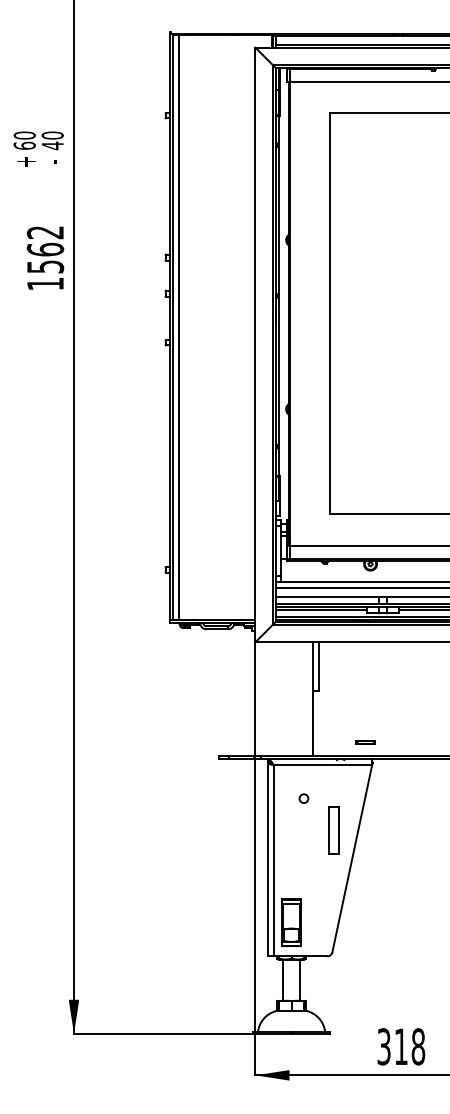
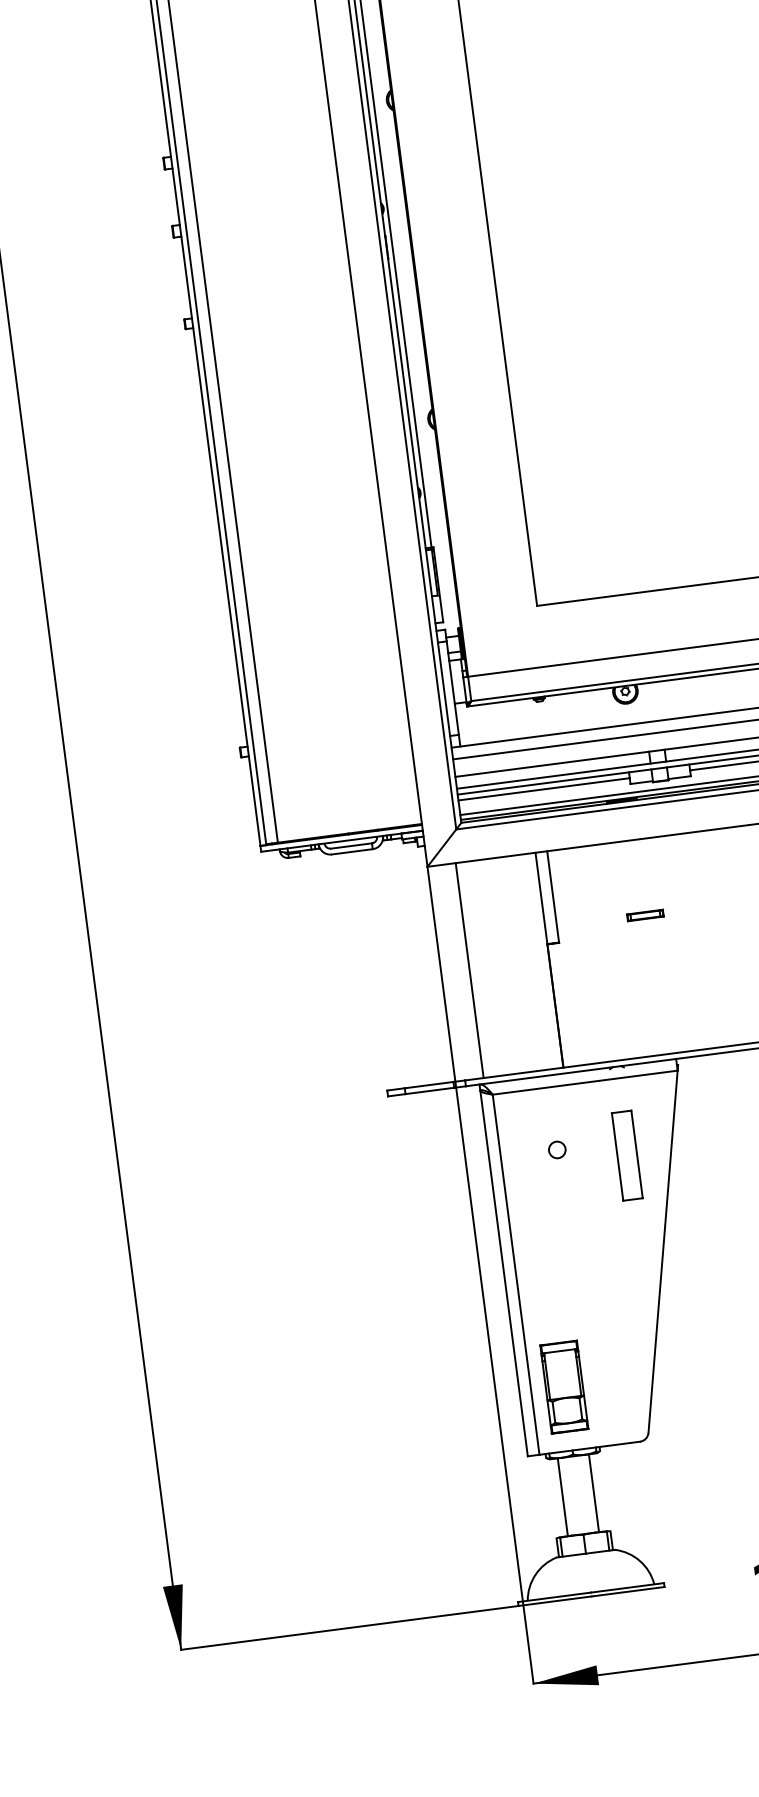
line: (270, 699) -> (469, 971), added
line: (365, 741) -> (644, 913), moved
part: (333, 830) -> (626, 1156), moved

